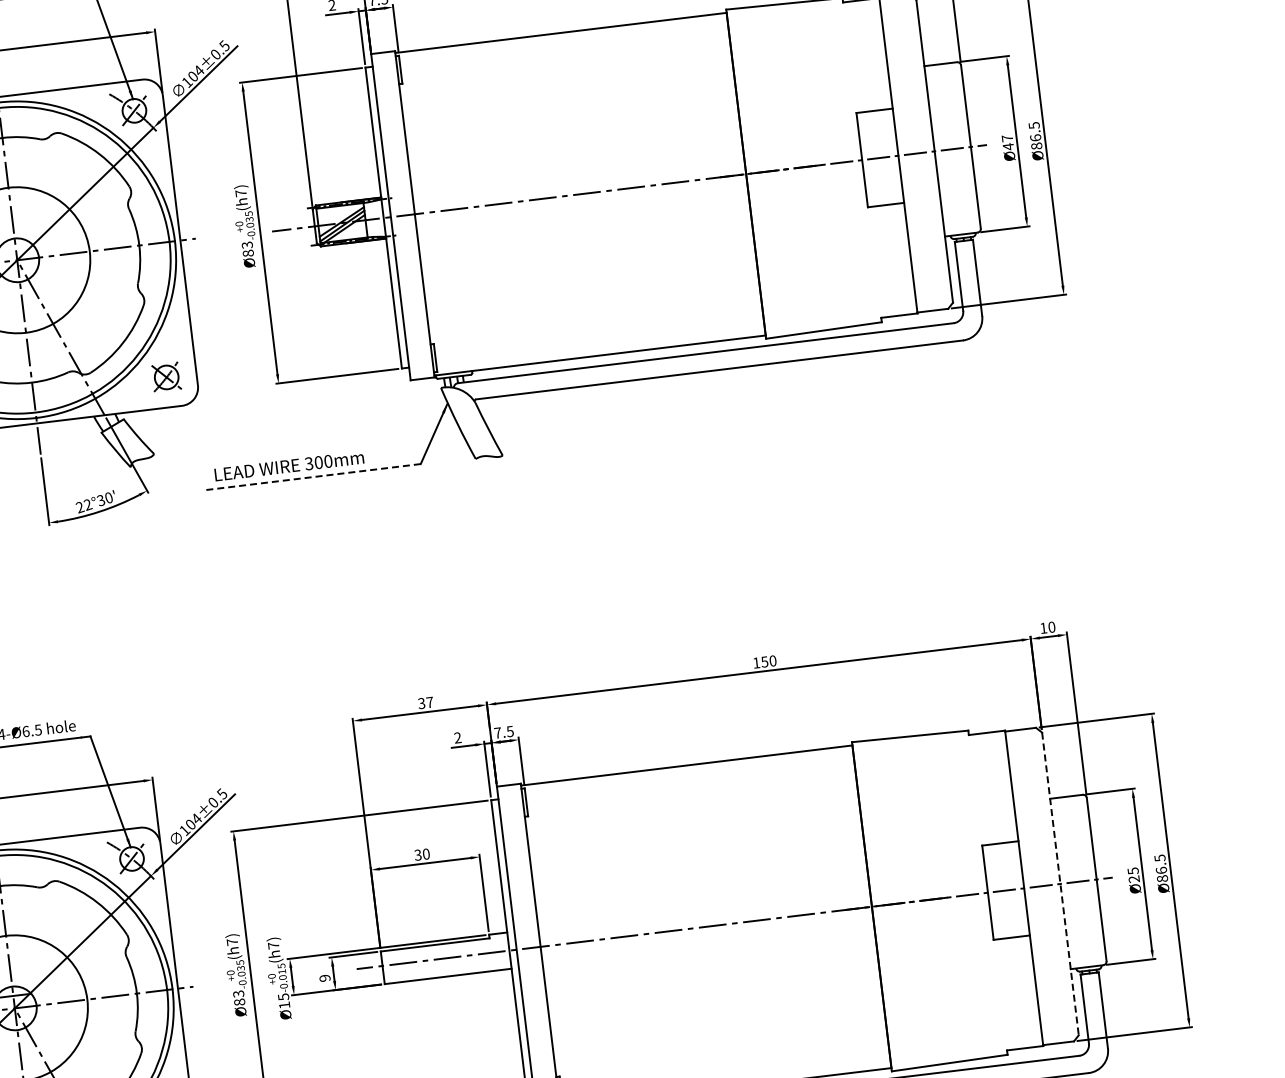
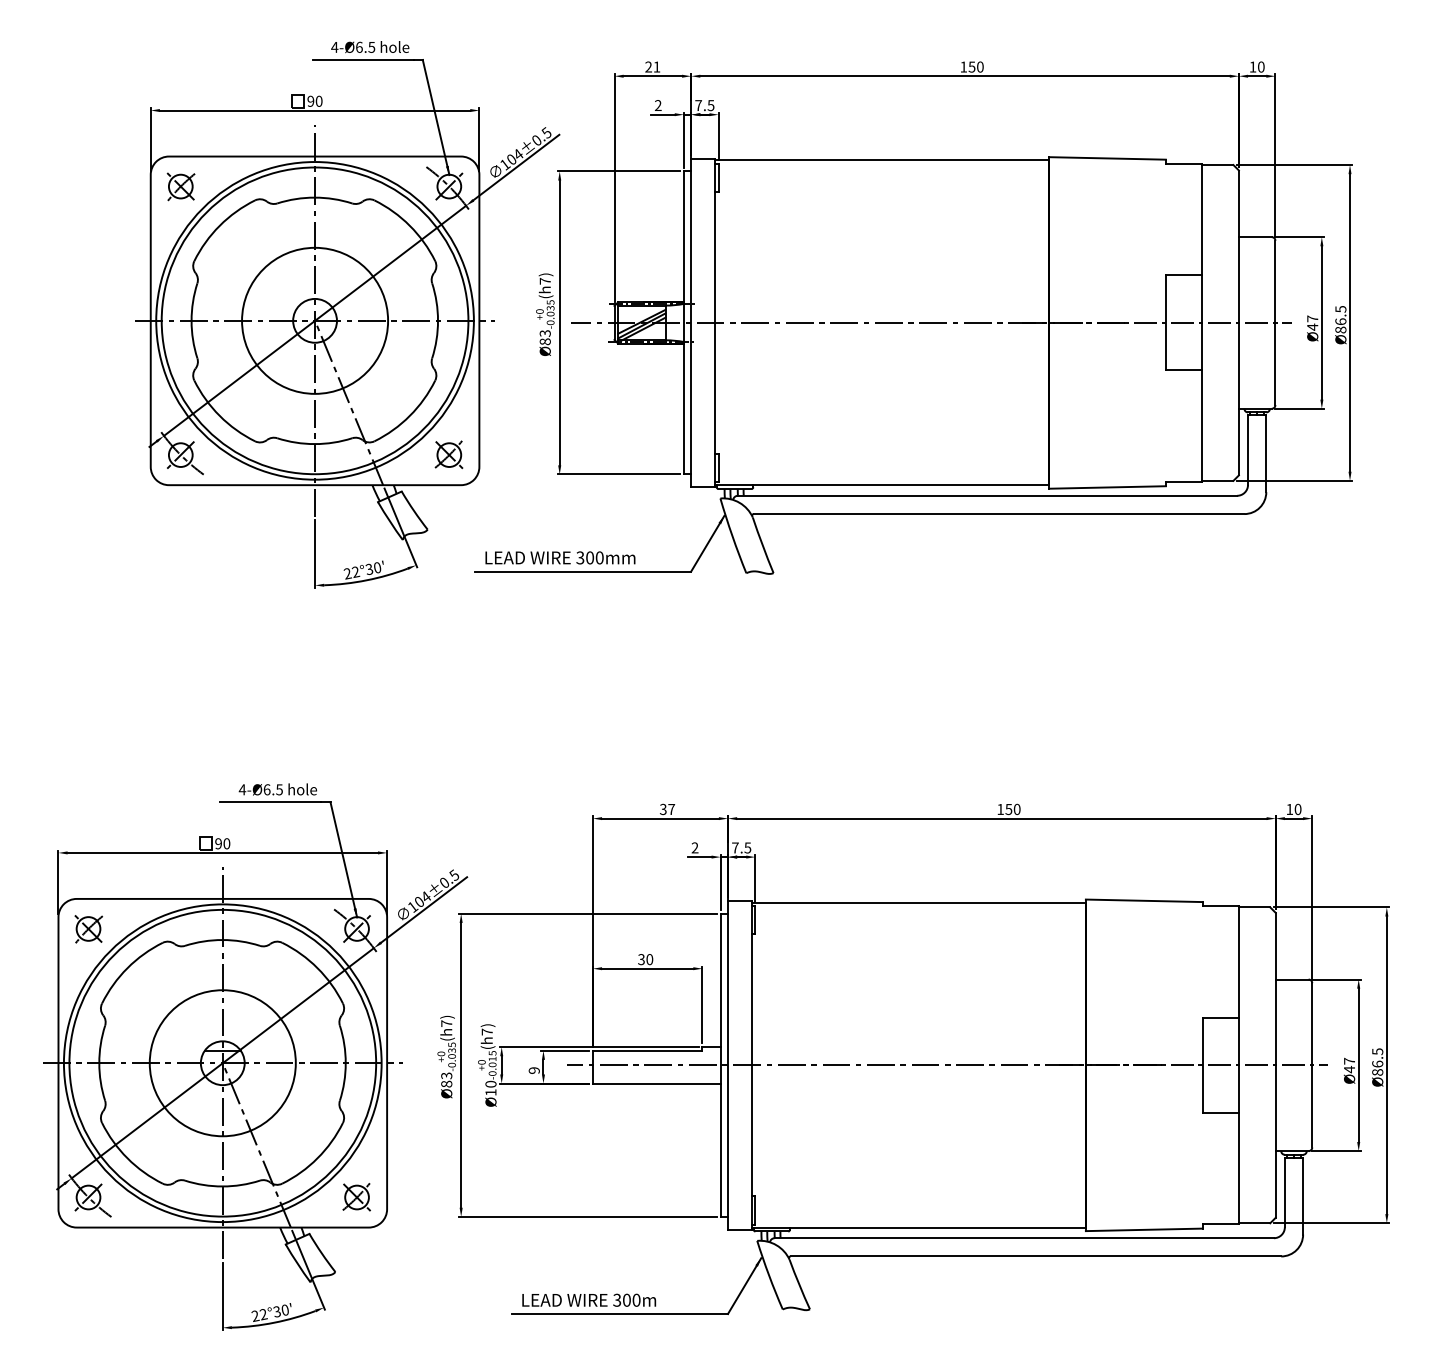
line: (312, 476) -> (582, 571), dashed -> solid
text: (1133, 875) -> (1349, 1065), Ø25 -> Ø47
line: (1060, 884) -> (1275, 1065), dashed -> solid
text: (283, 996) -> (490, 1083), 15 -> 10

